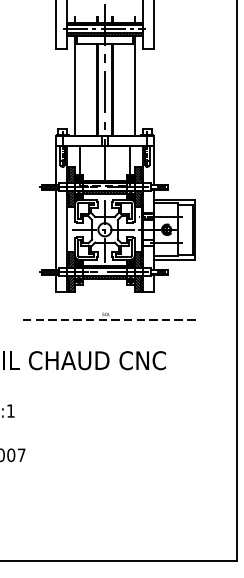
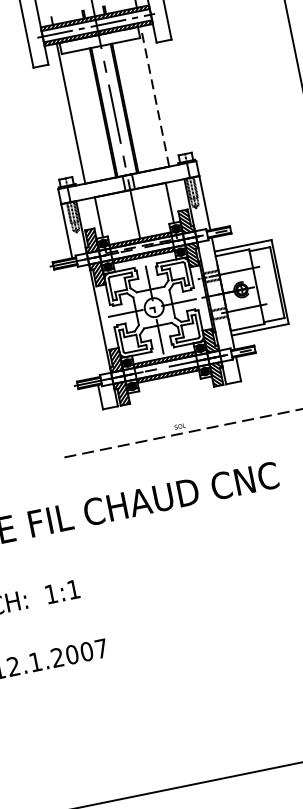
line: (134, 85) -> (154, 96), solid -> dashed
line: (55, 229) -> (84, 321), removed

